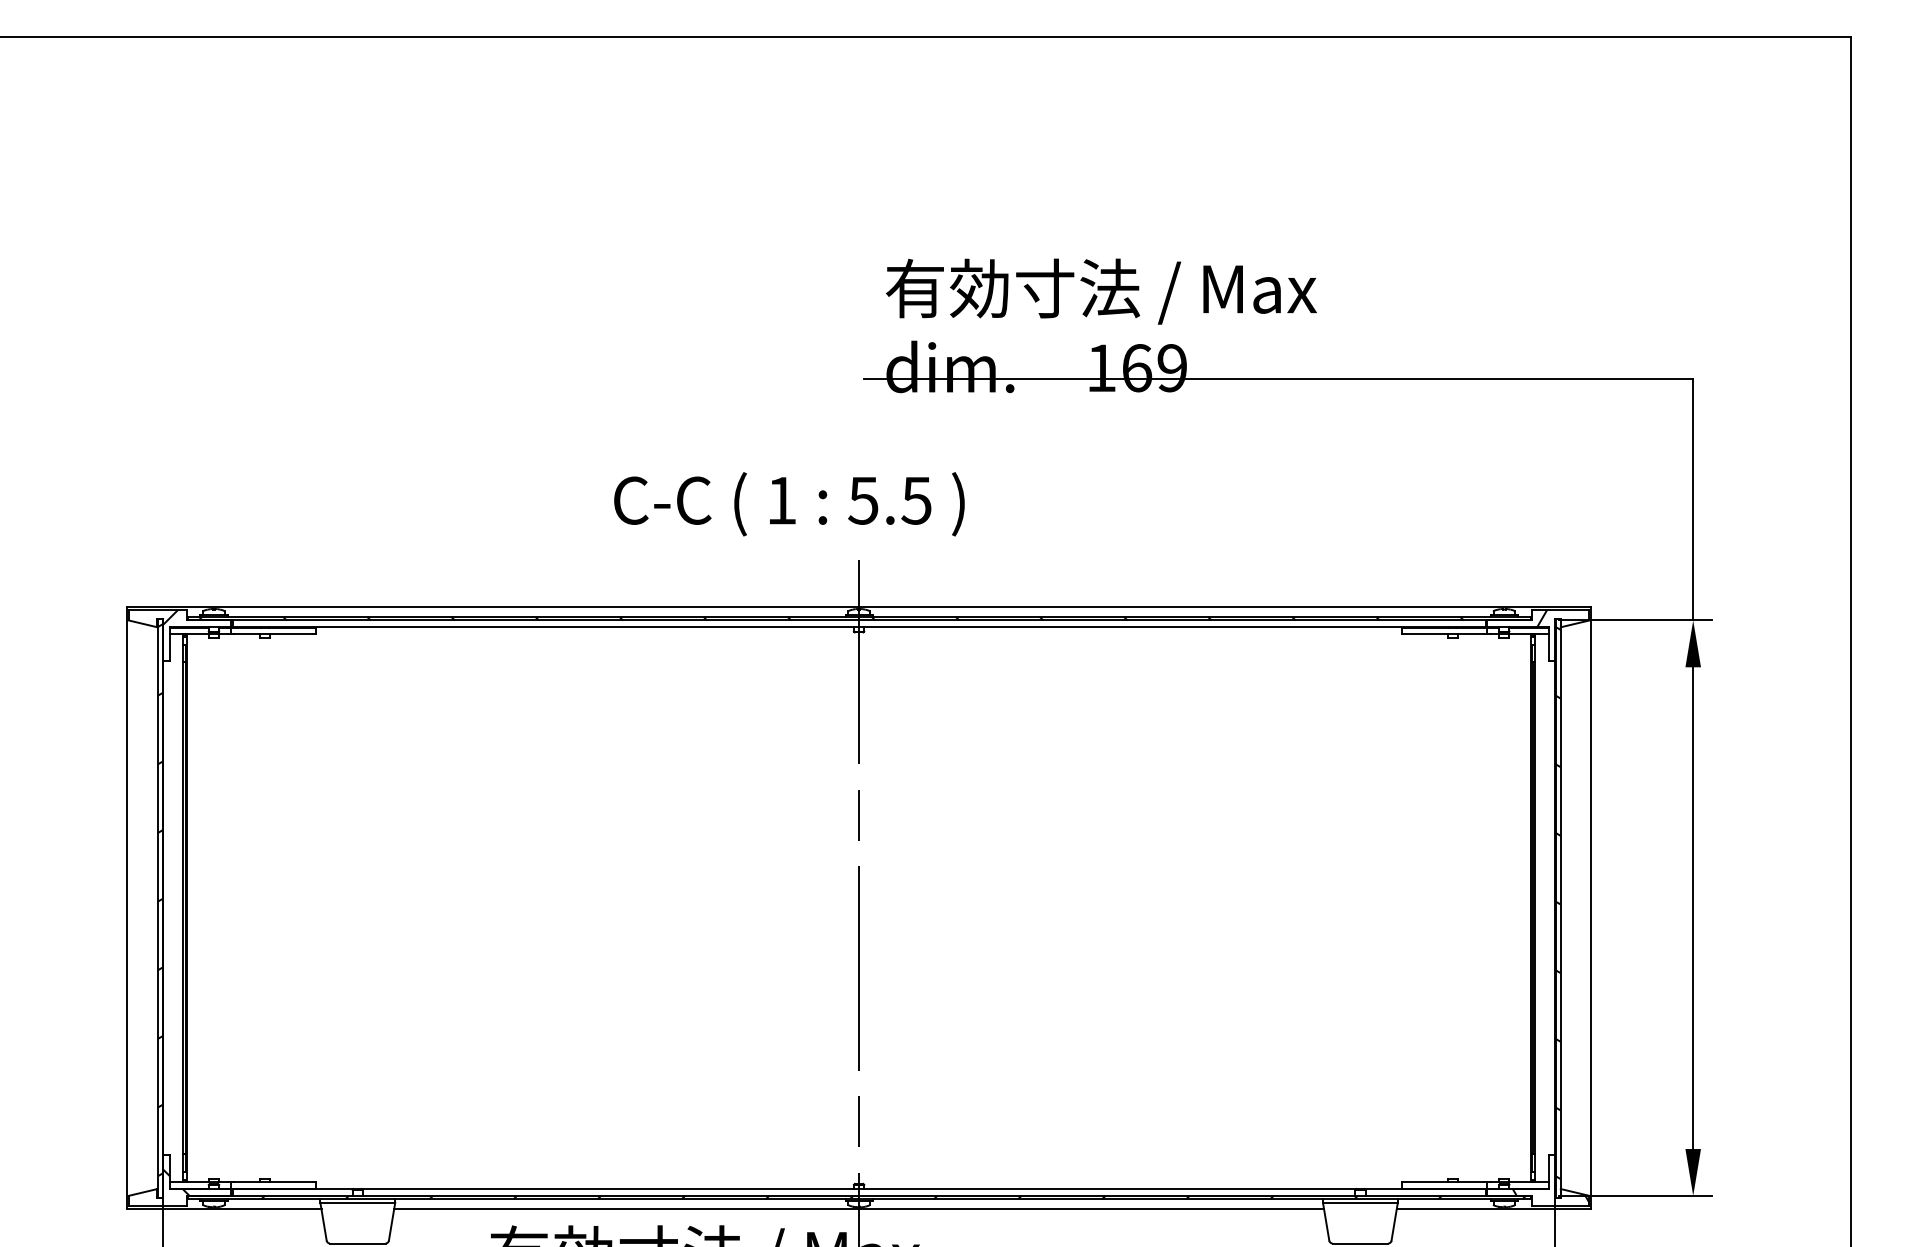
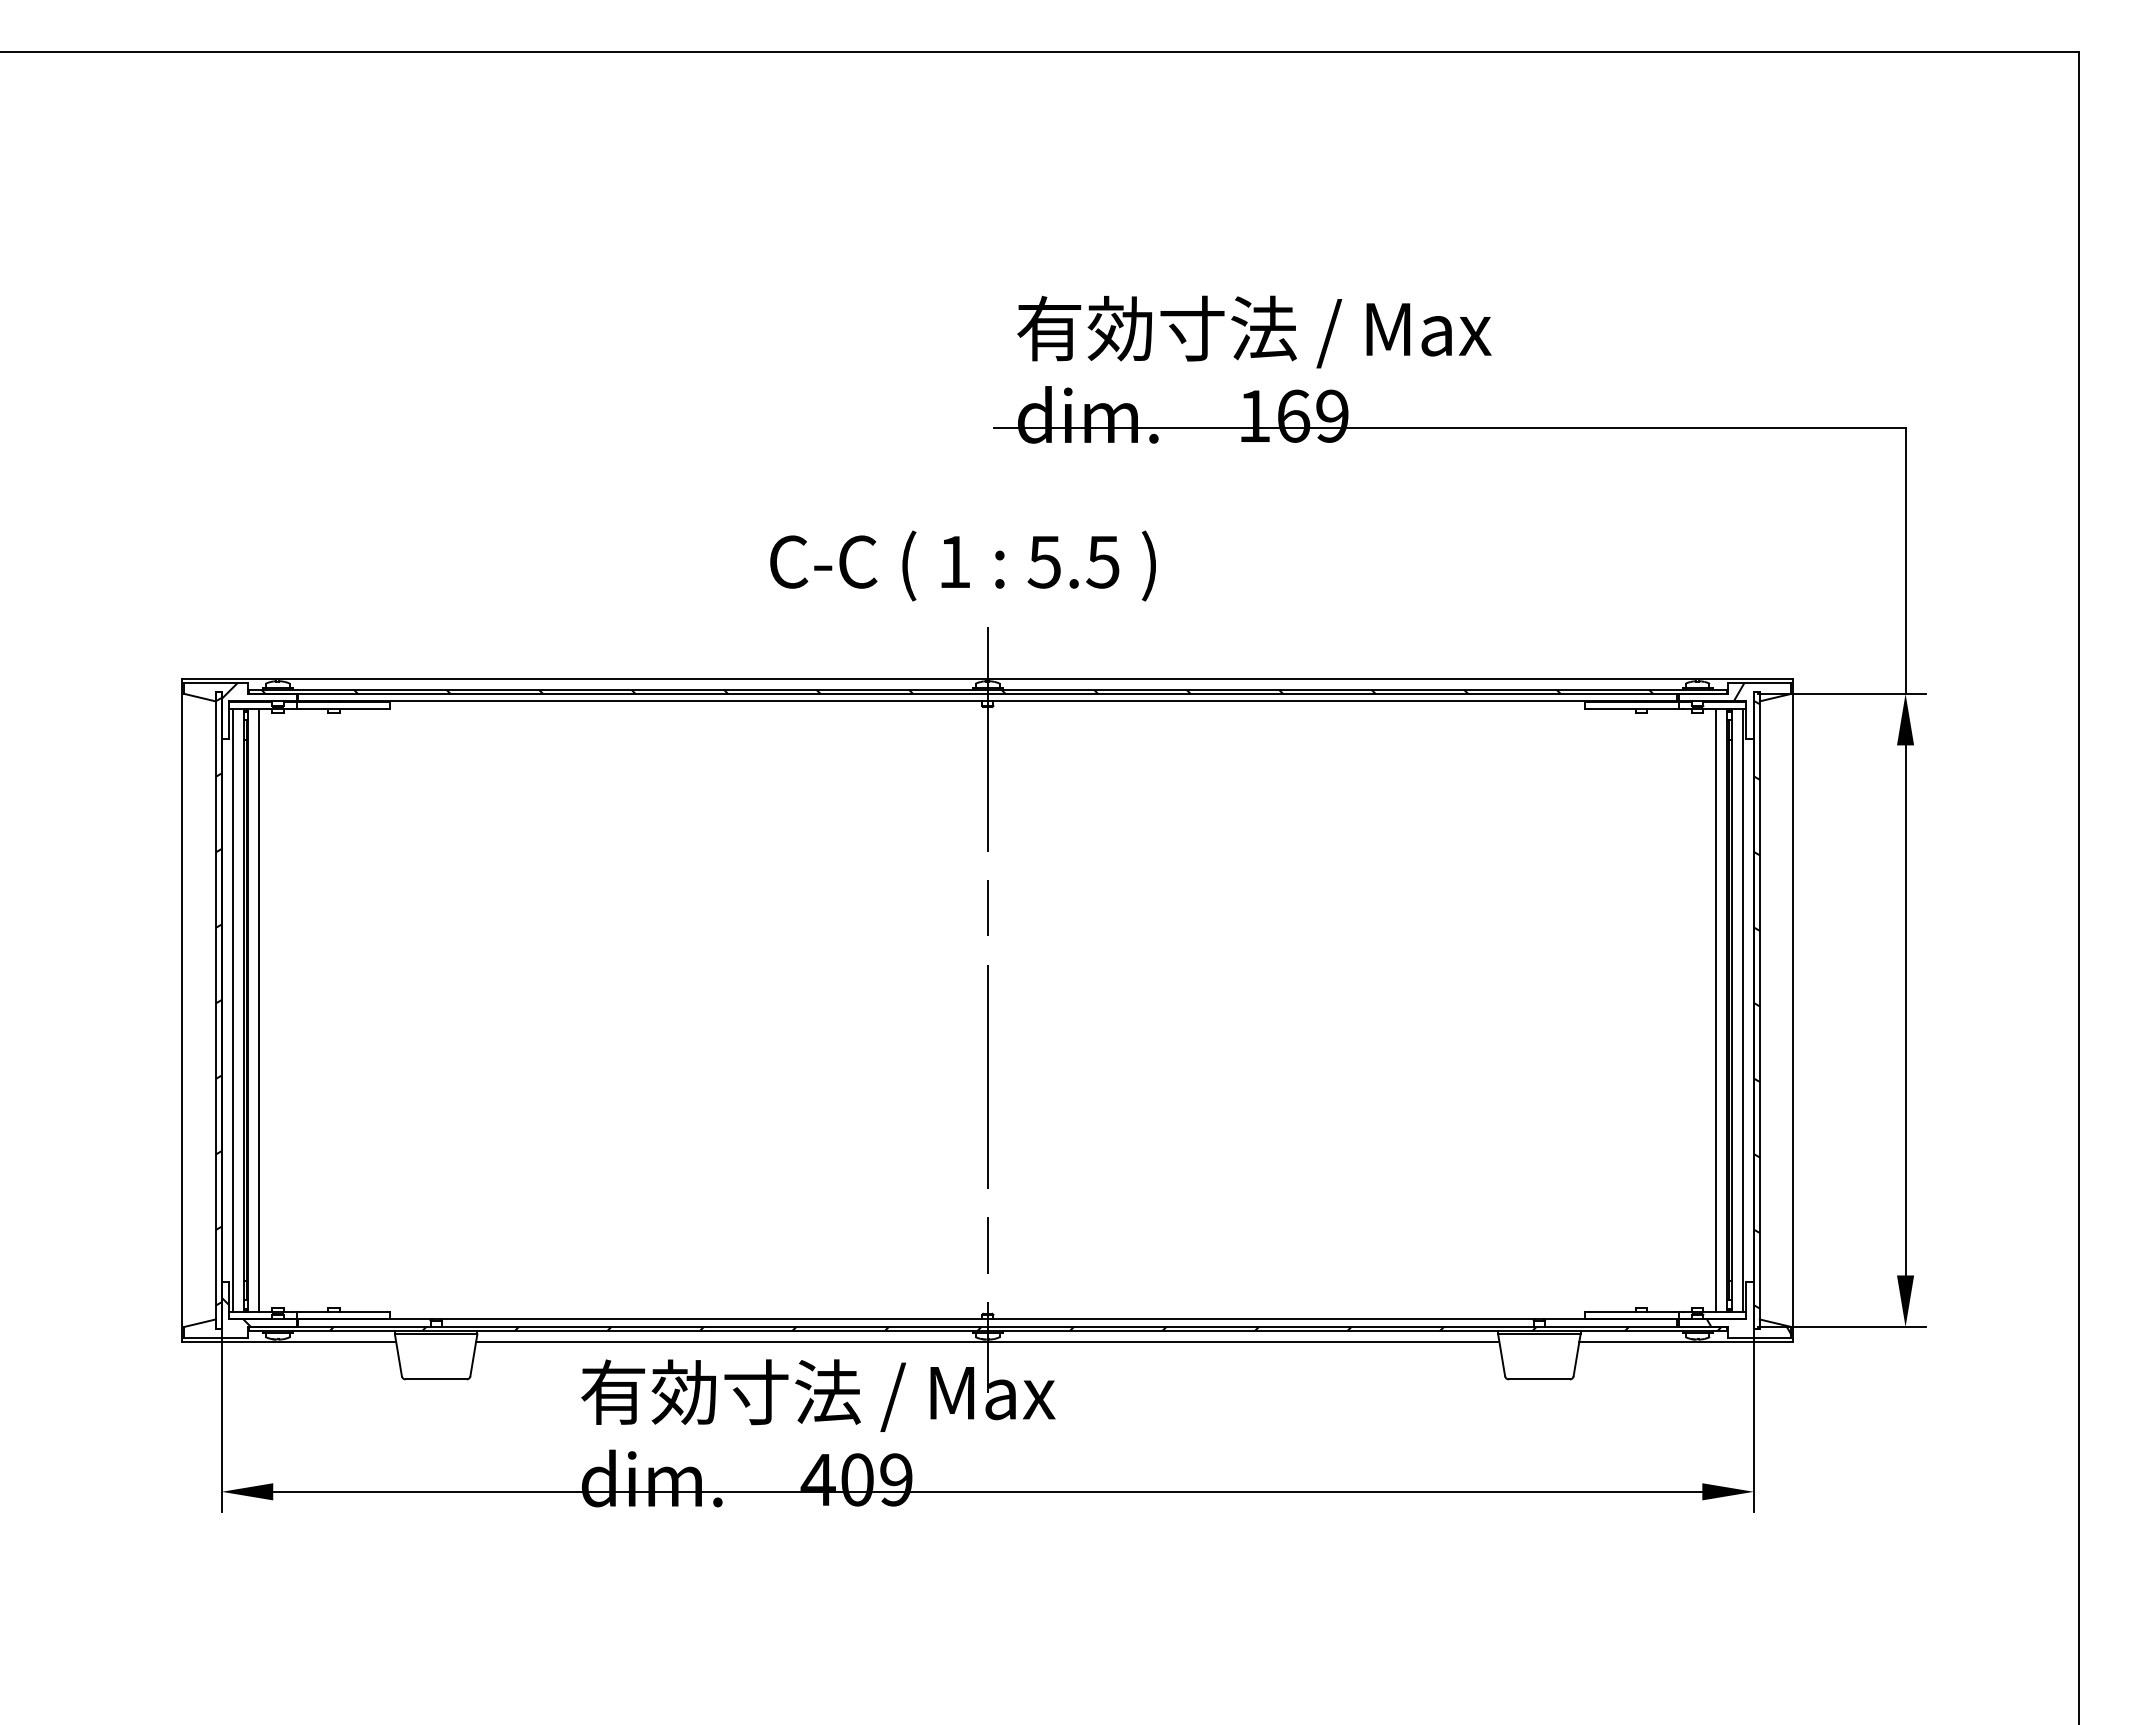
text: (788, 503) -> (962, 565), moved
line: (173, 908) -> (233, 1010), added
line: (197, 908) -> (259, 1010), added
line: (1521, 908) -> (1716, 1010), added
line: (1545, 908) -> (1742, 1010), added

